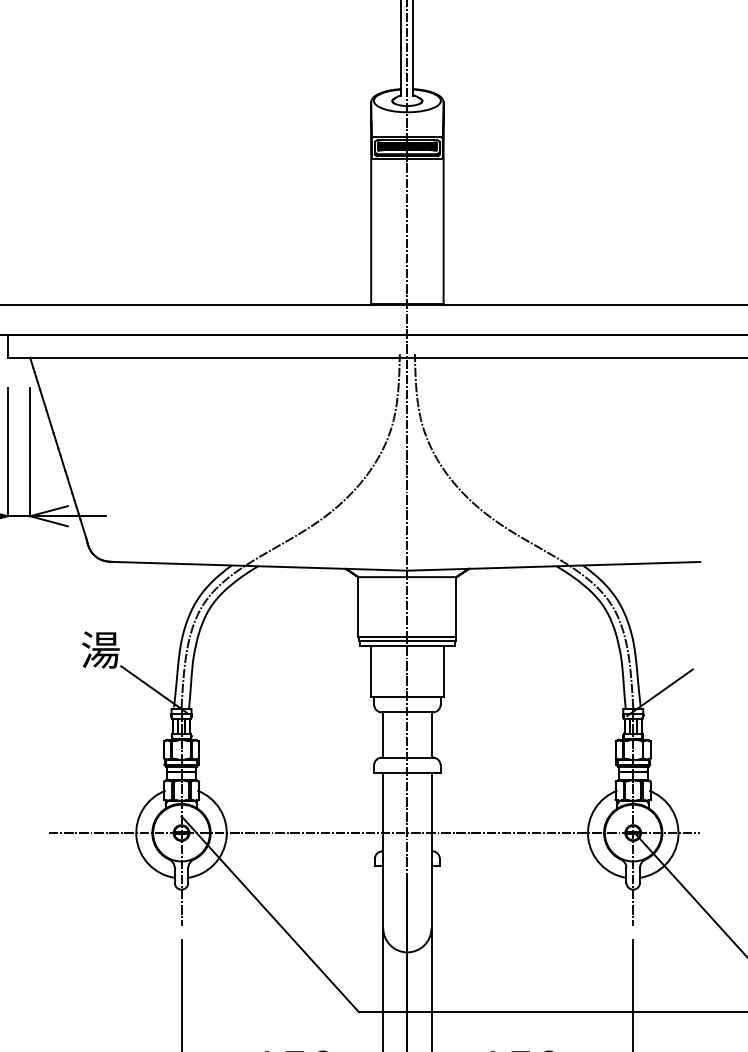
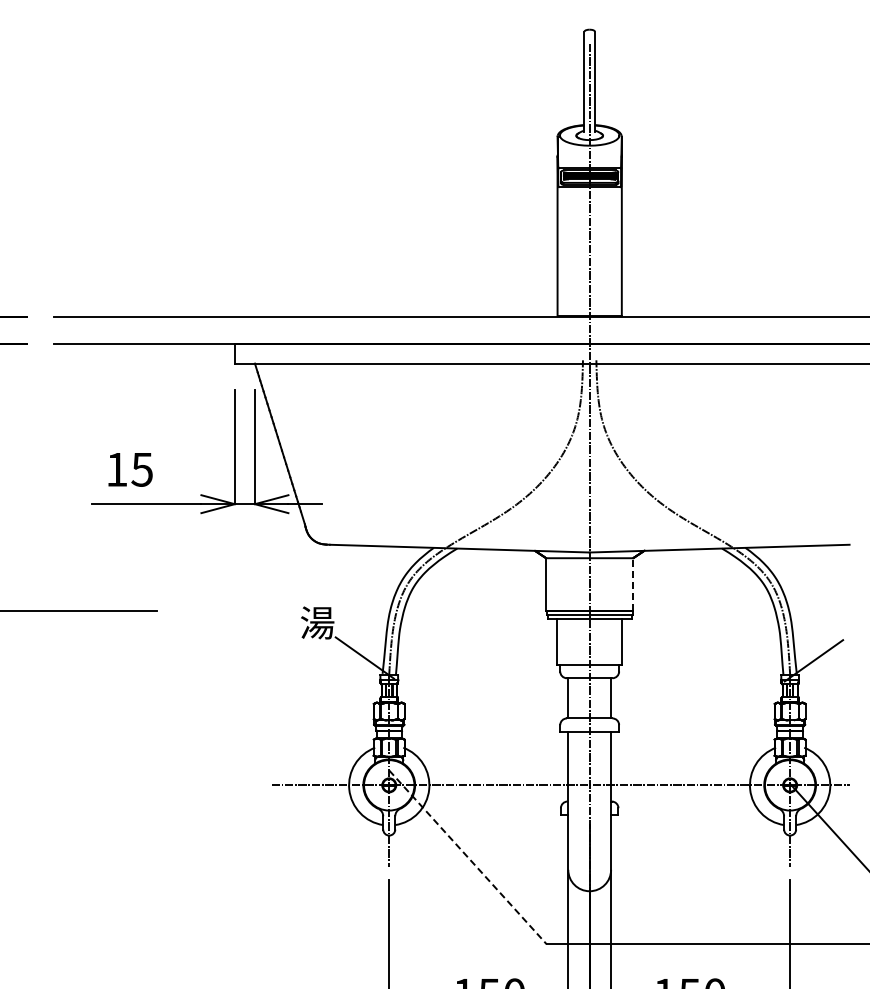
line: (456, 606) -> (633, 584), solid -> dashed
line: (270, 914) -> (468, 857), solid -> dashed

